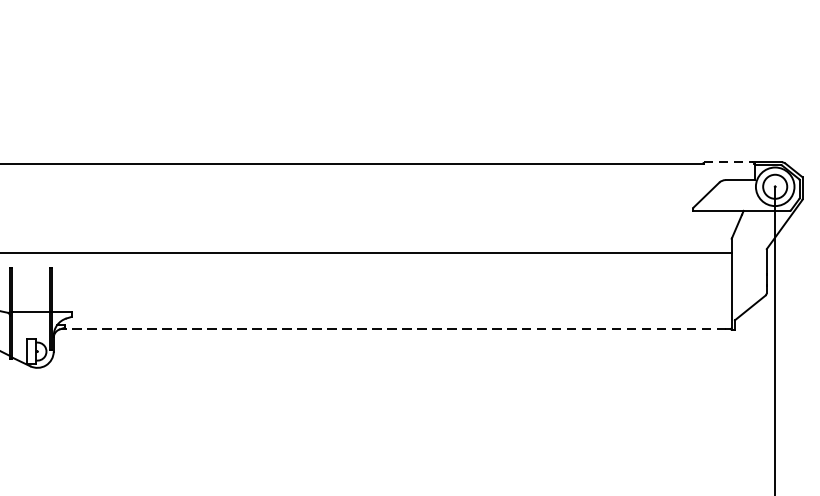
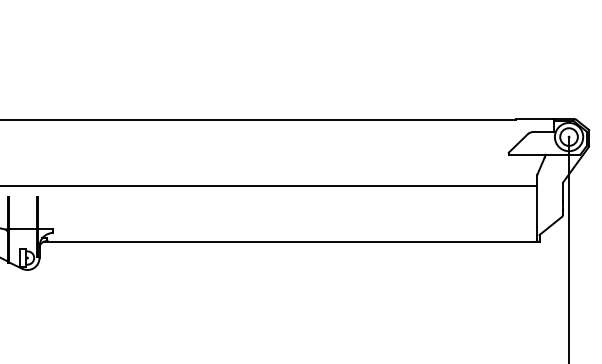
line: (729, 162) -> (535, 119), dashed -> solid
line: (392, 329) -> (288, 241), dashed -> solid

